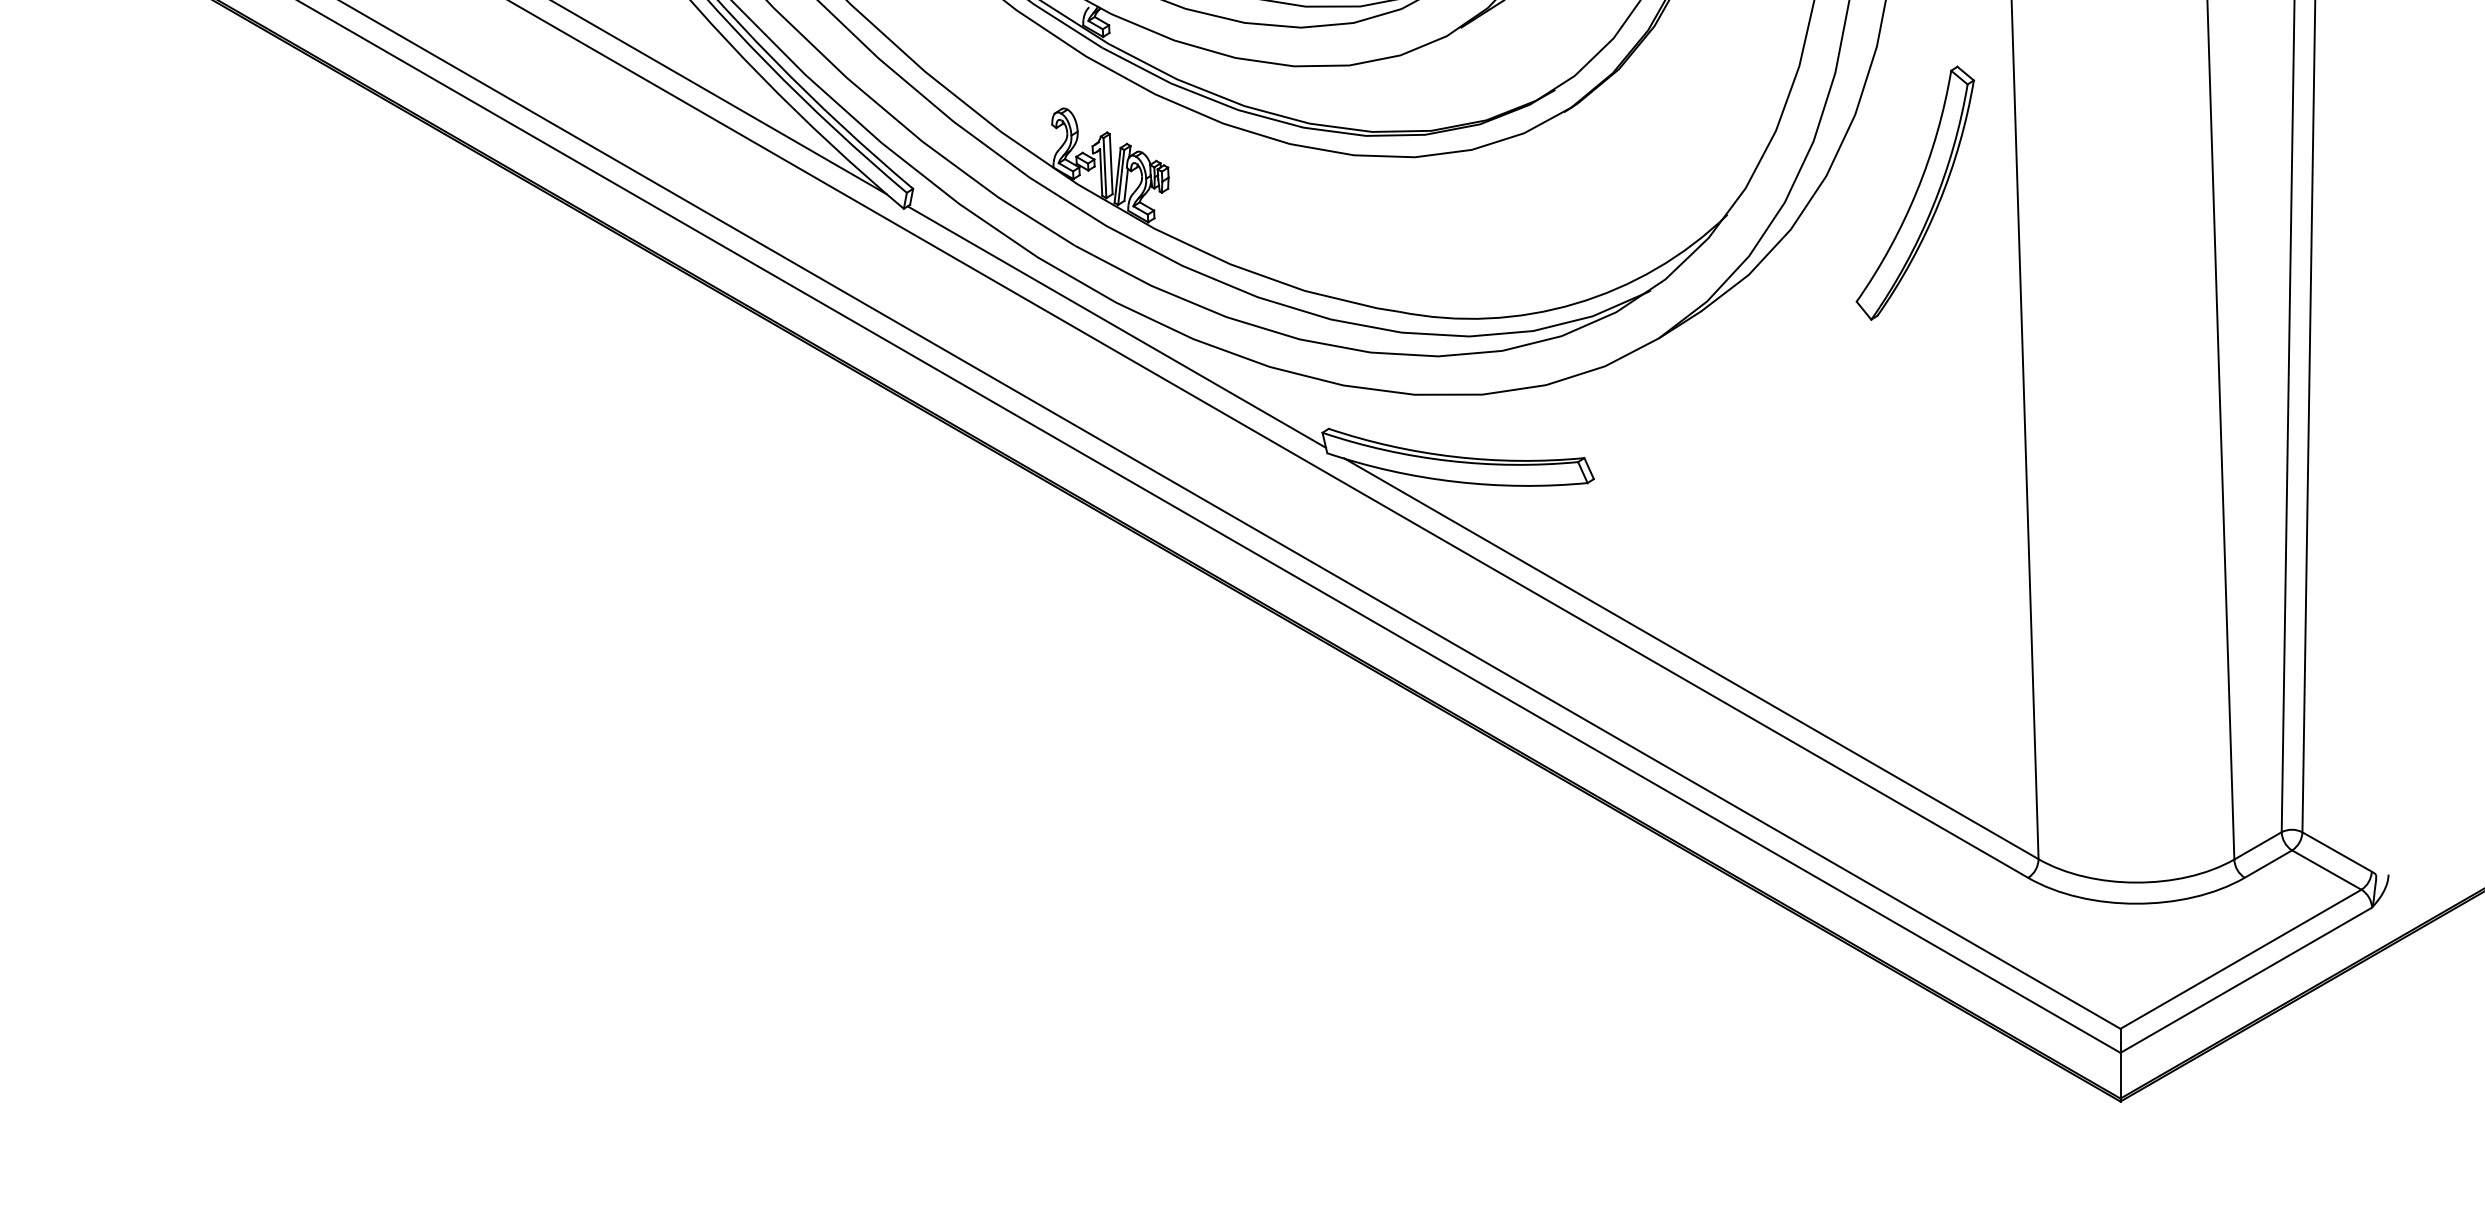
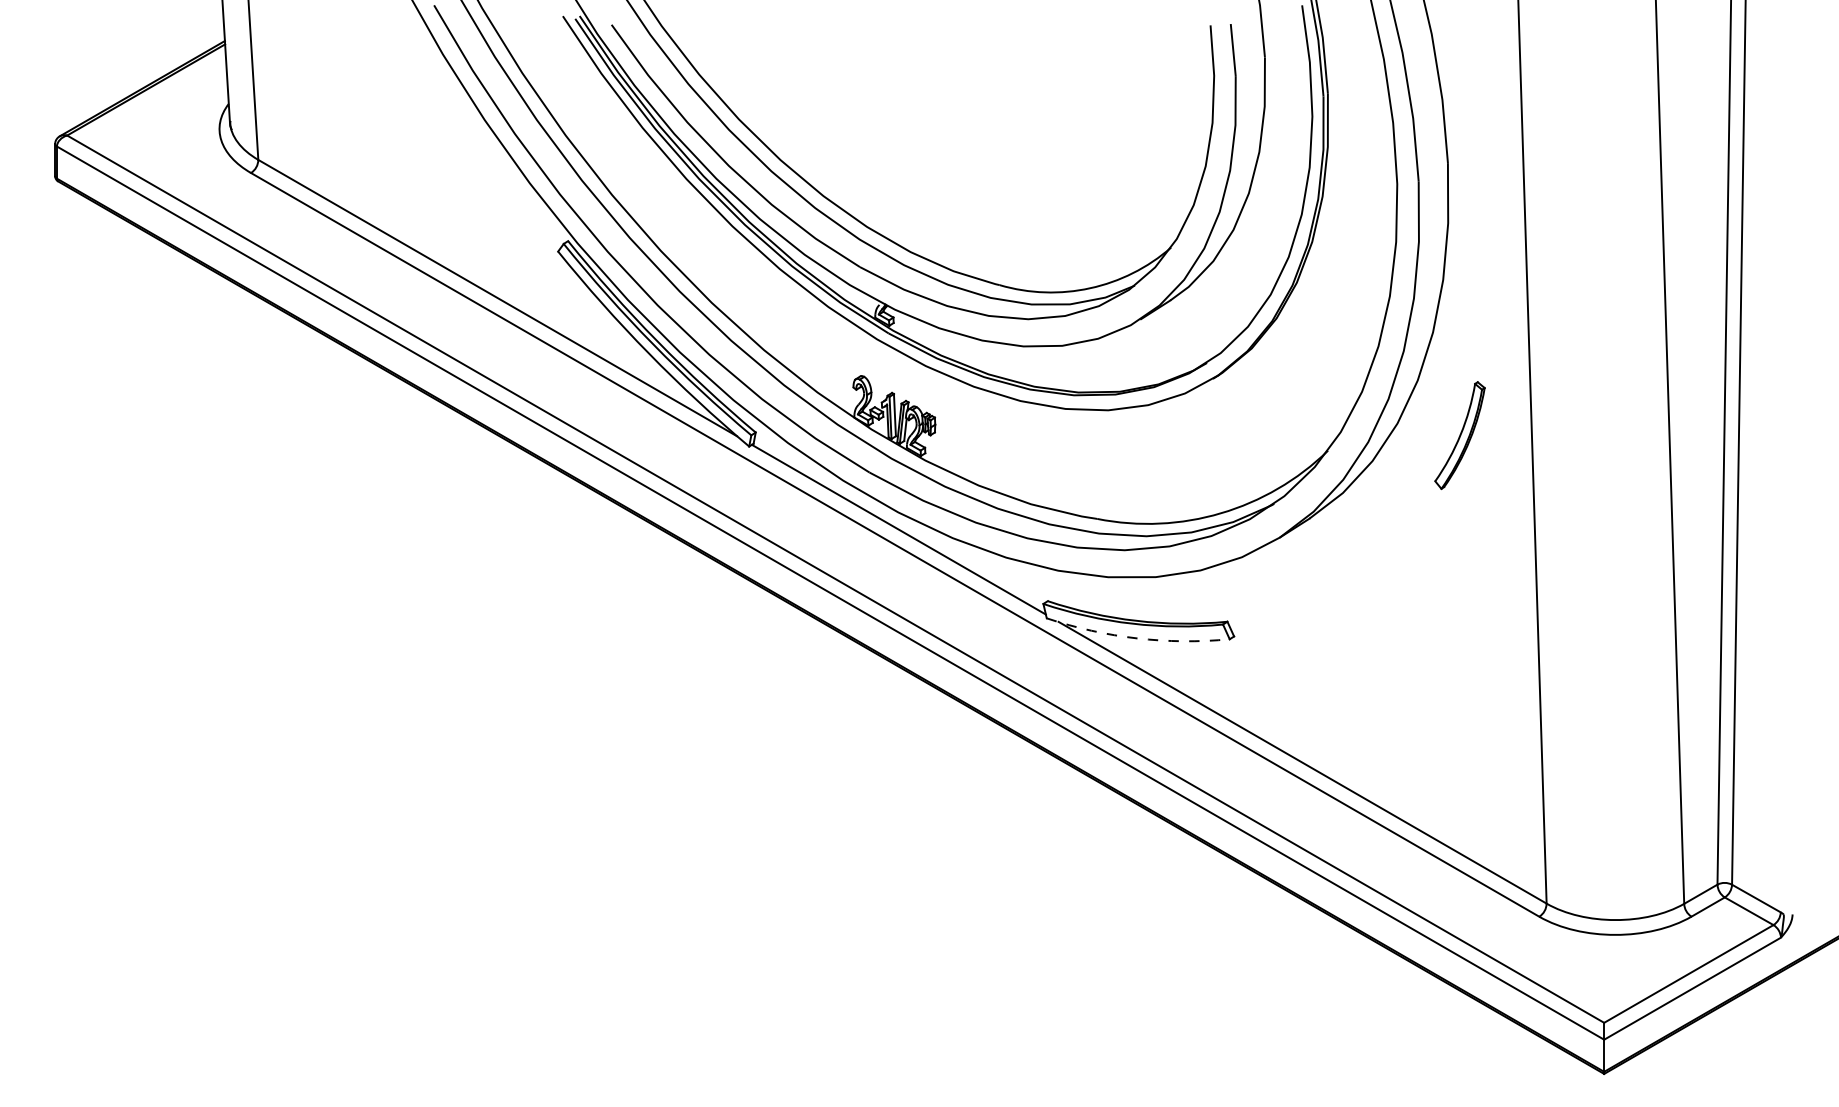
part: (1914, 193) -> (1459, 435), size x0.6
arc: (1456, 481) -> (1137, 638), solid -> dashed

